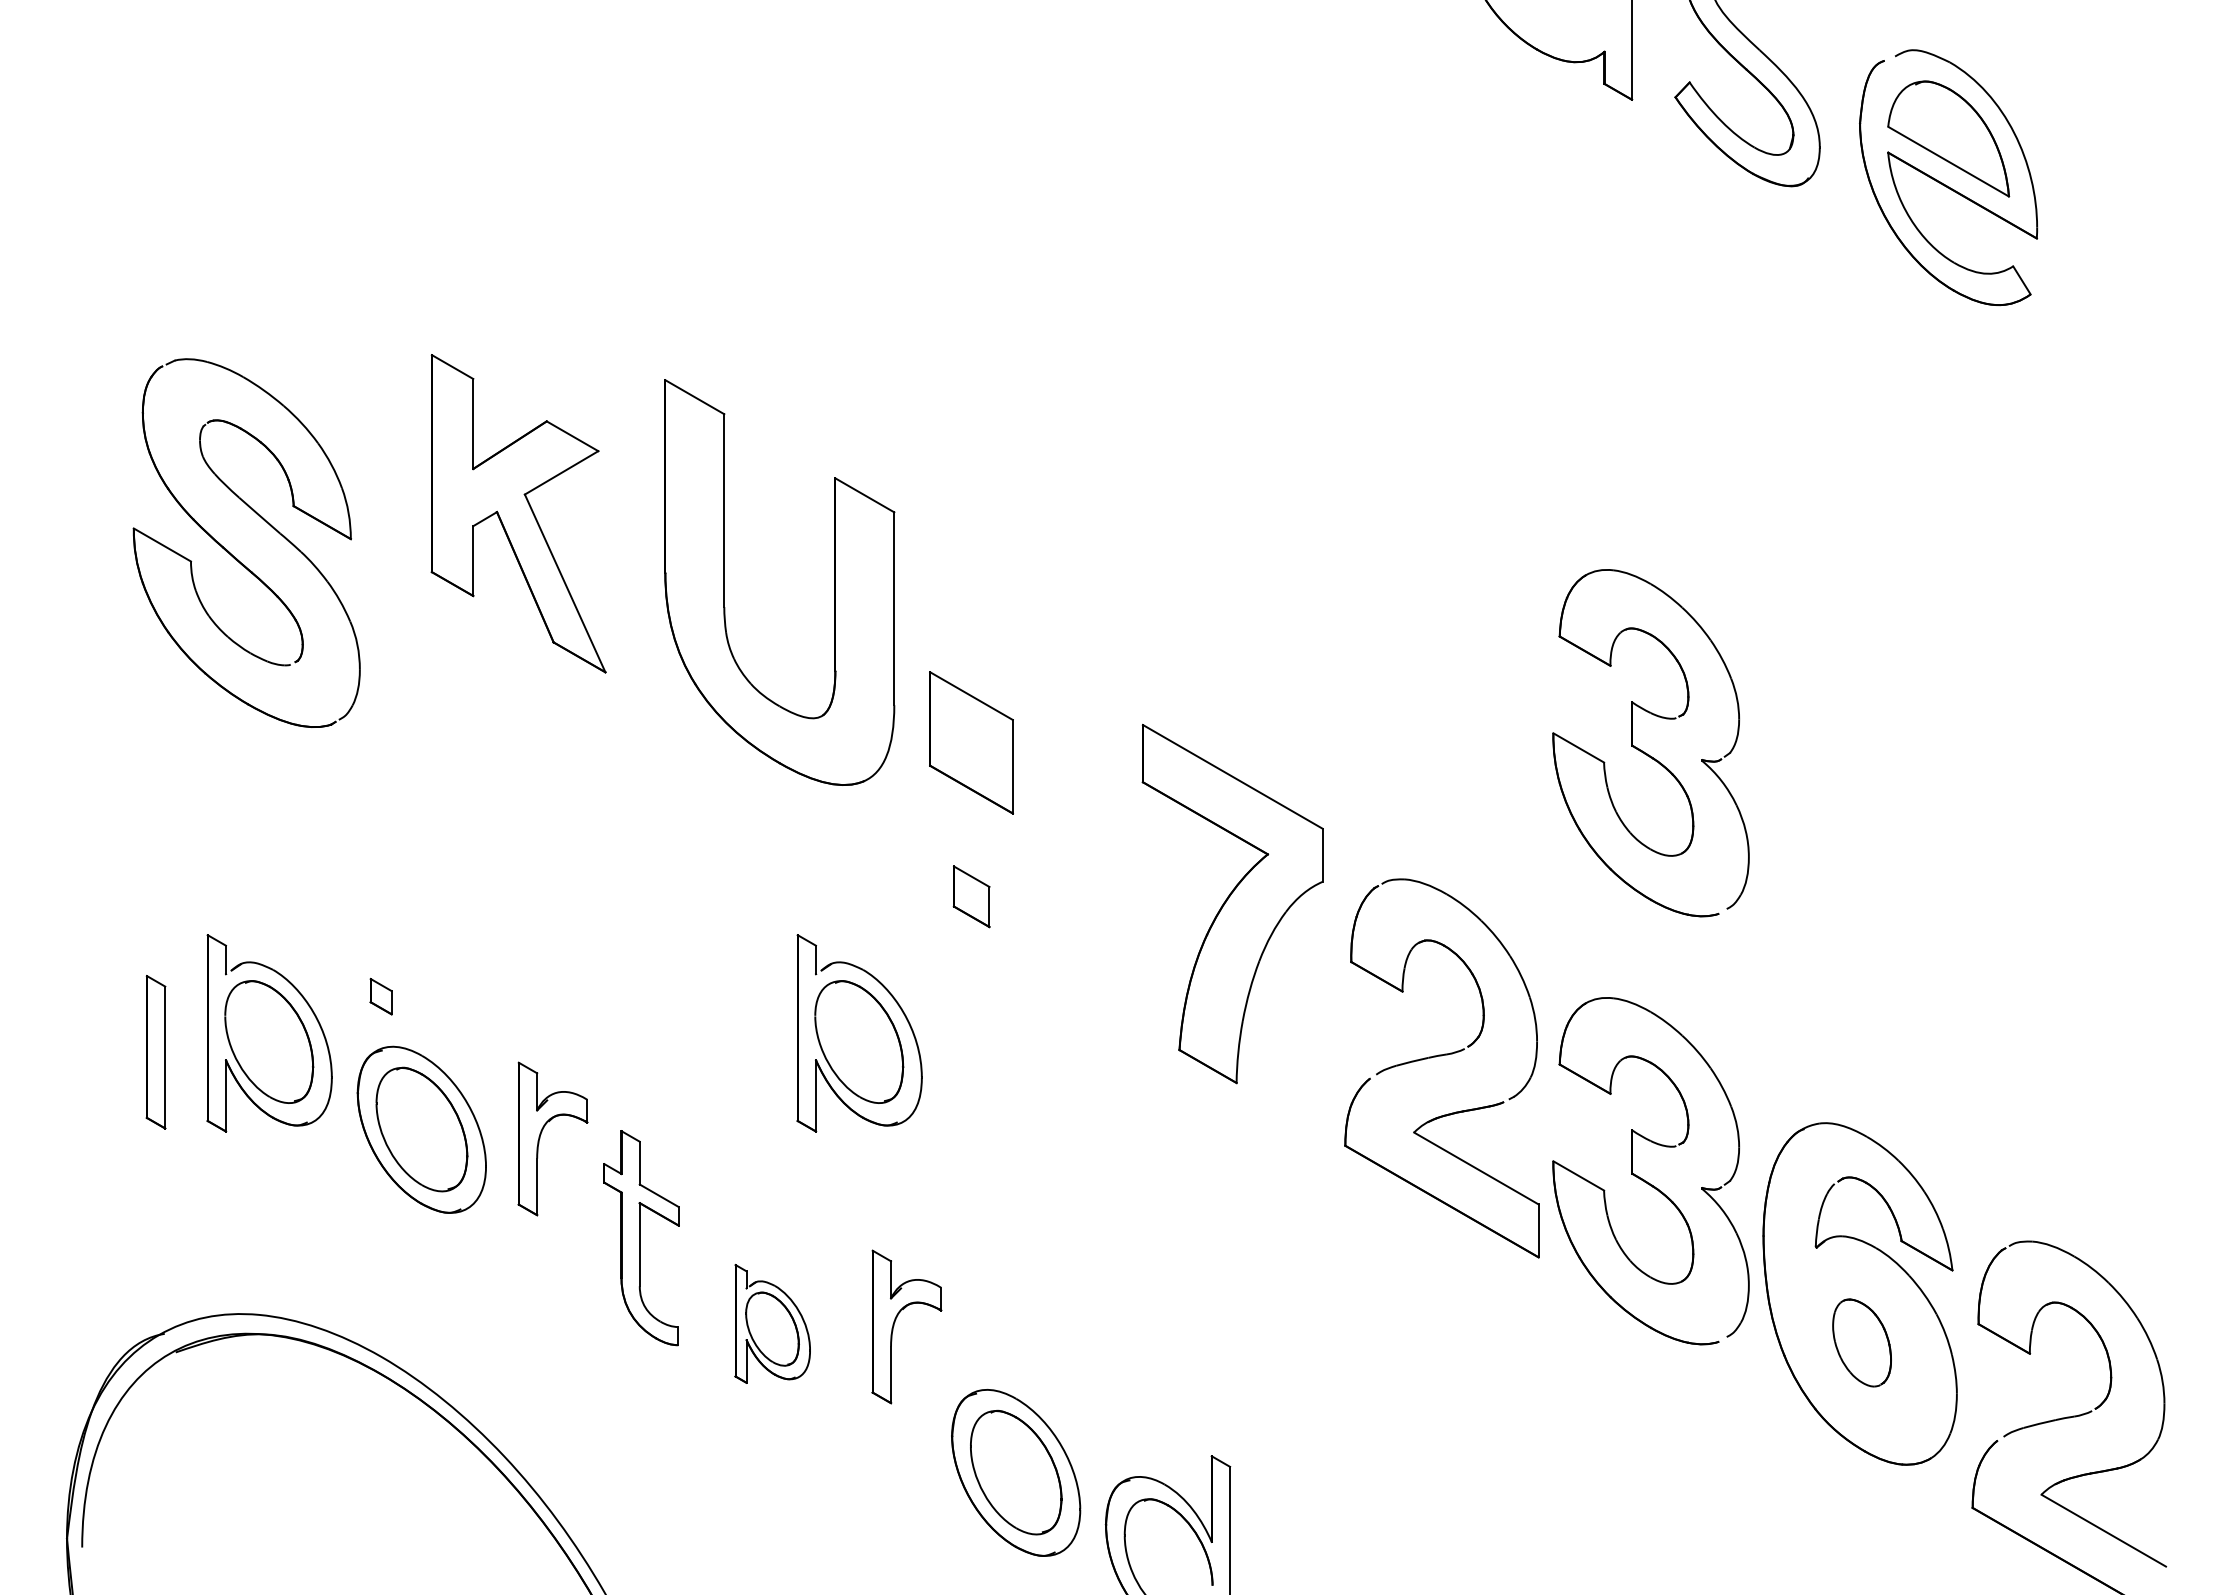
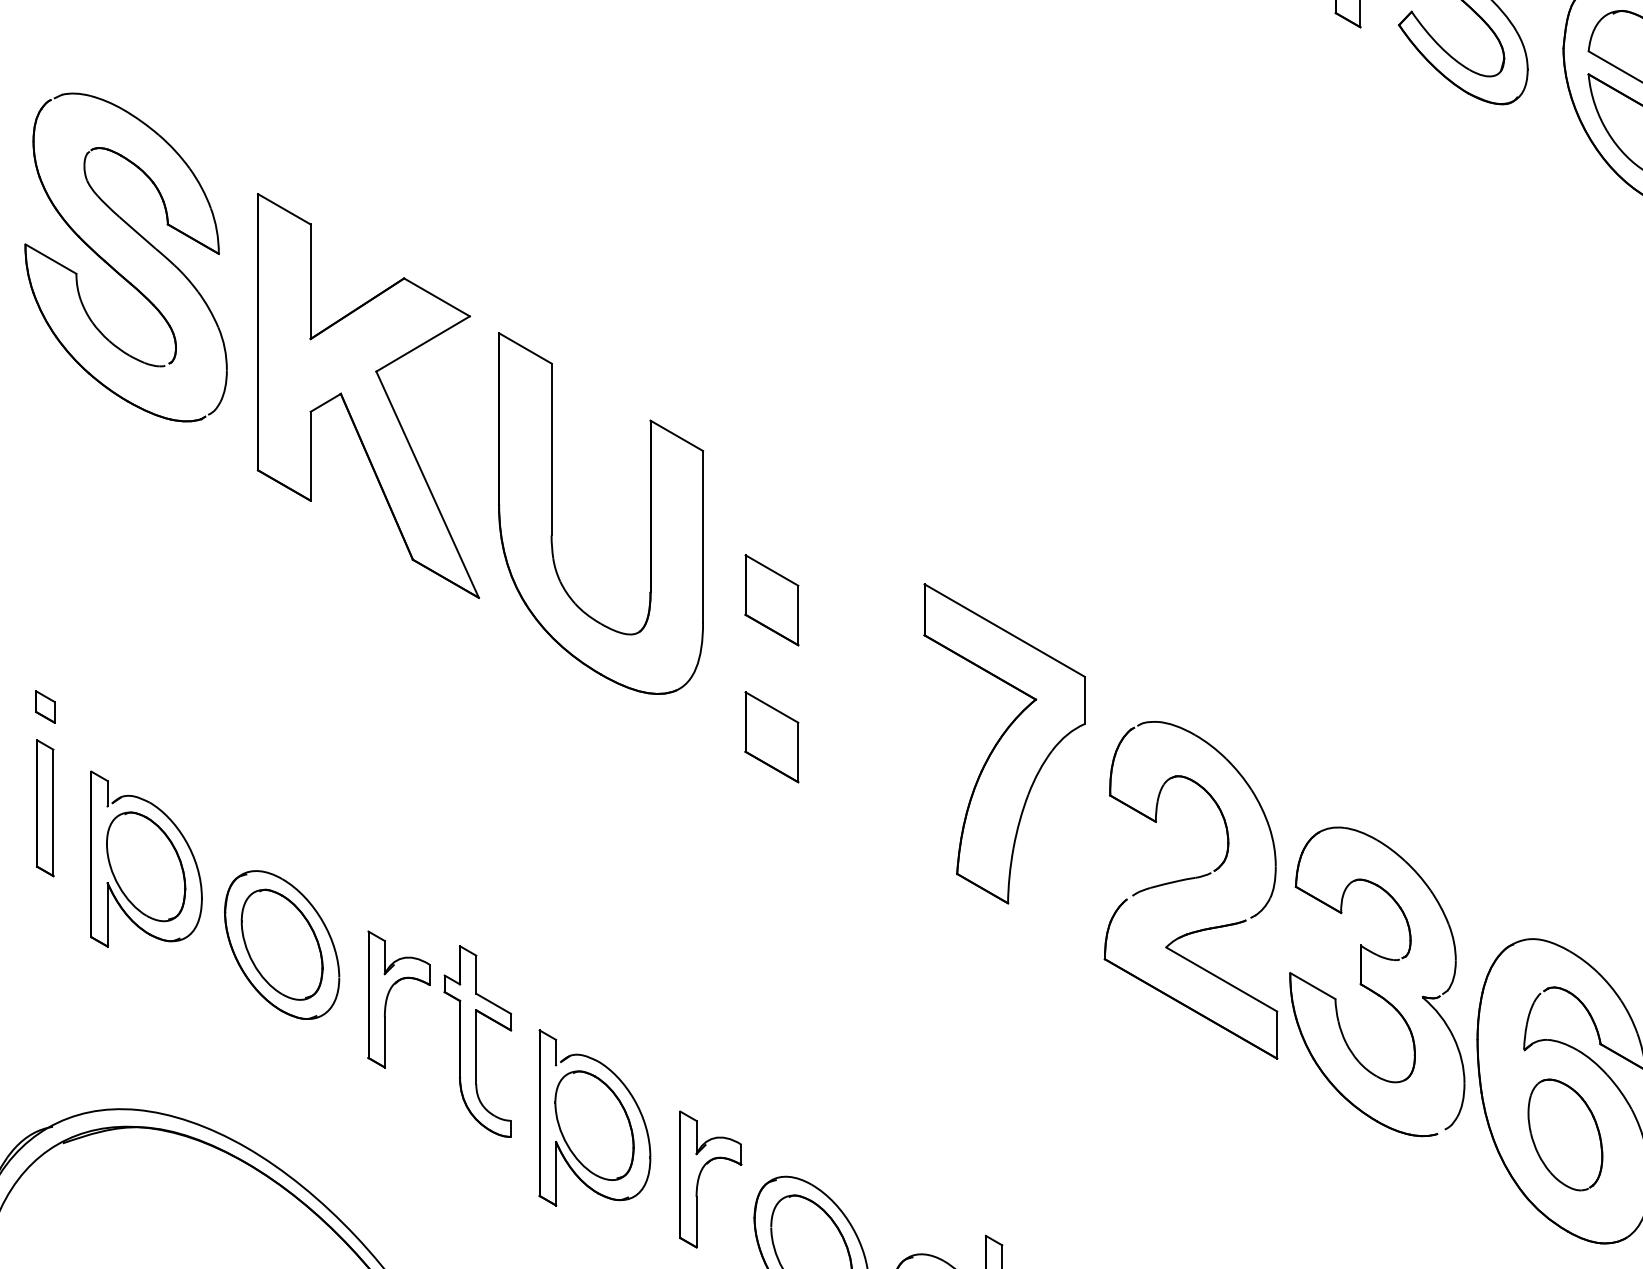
part: (518, 513) -> (368, 395), size x1.43
part: (237, 558) -> (117, 271), moved
part: (724, 582) -> (551, 513), moved
part: (971, 742) -> (771, 599), size x0.71
part: (1644, 751) -> (1371, 607), removed
part: (971, 896) -> (771, 737), size x1.67
part: (380, 996) -> (44, 706), moved
part: (859, 1033) -> (672, 859), removed
part: (155, 1052) -> (44, 808), moved
part: (542, 1132) -> (389, 993), moved
part: (895, 1322) -> (700, 1175), moved
part: (772, 1323) -> (594, 1117), size x1.67
part: (1861, 1342) -> (1564, 1134), size x1.43

